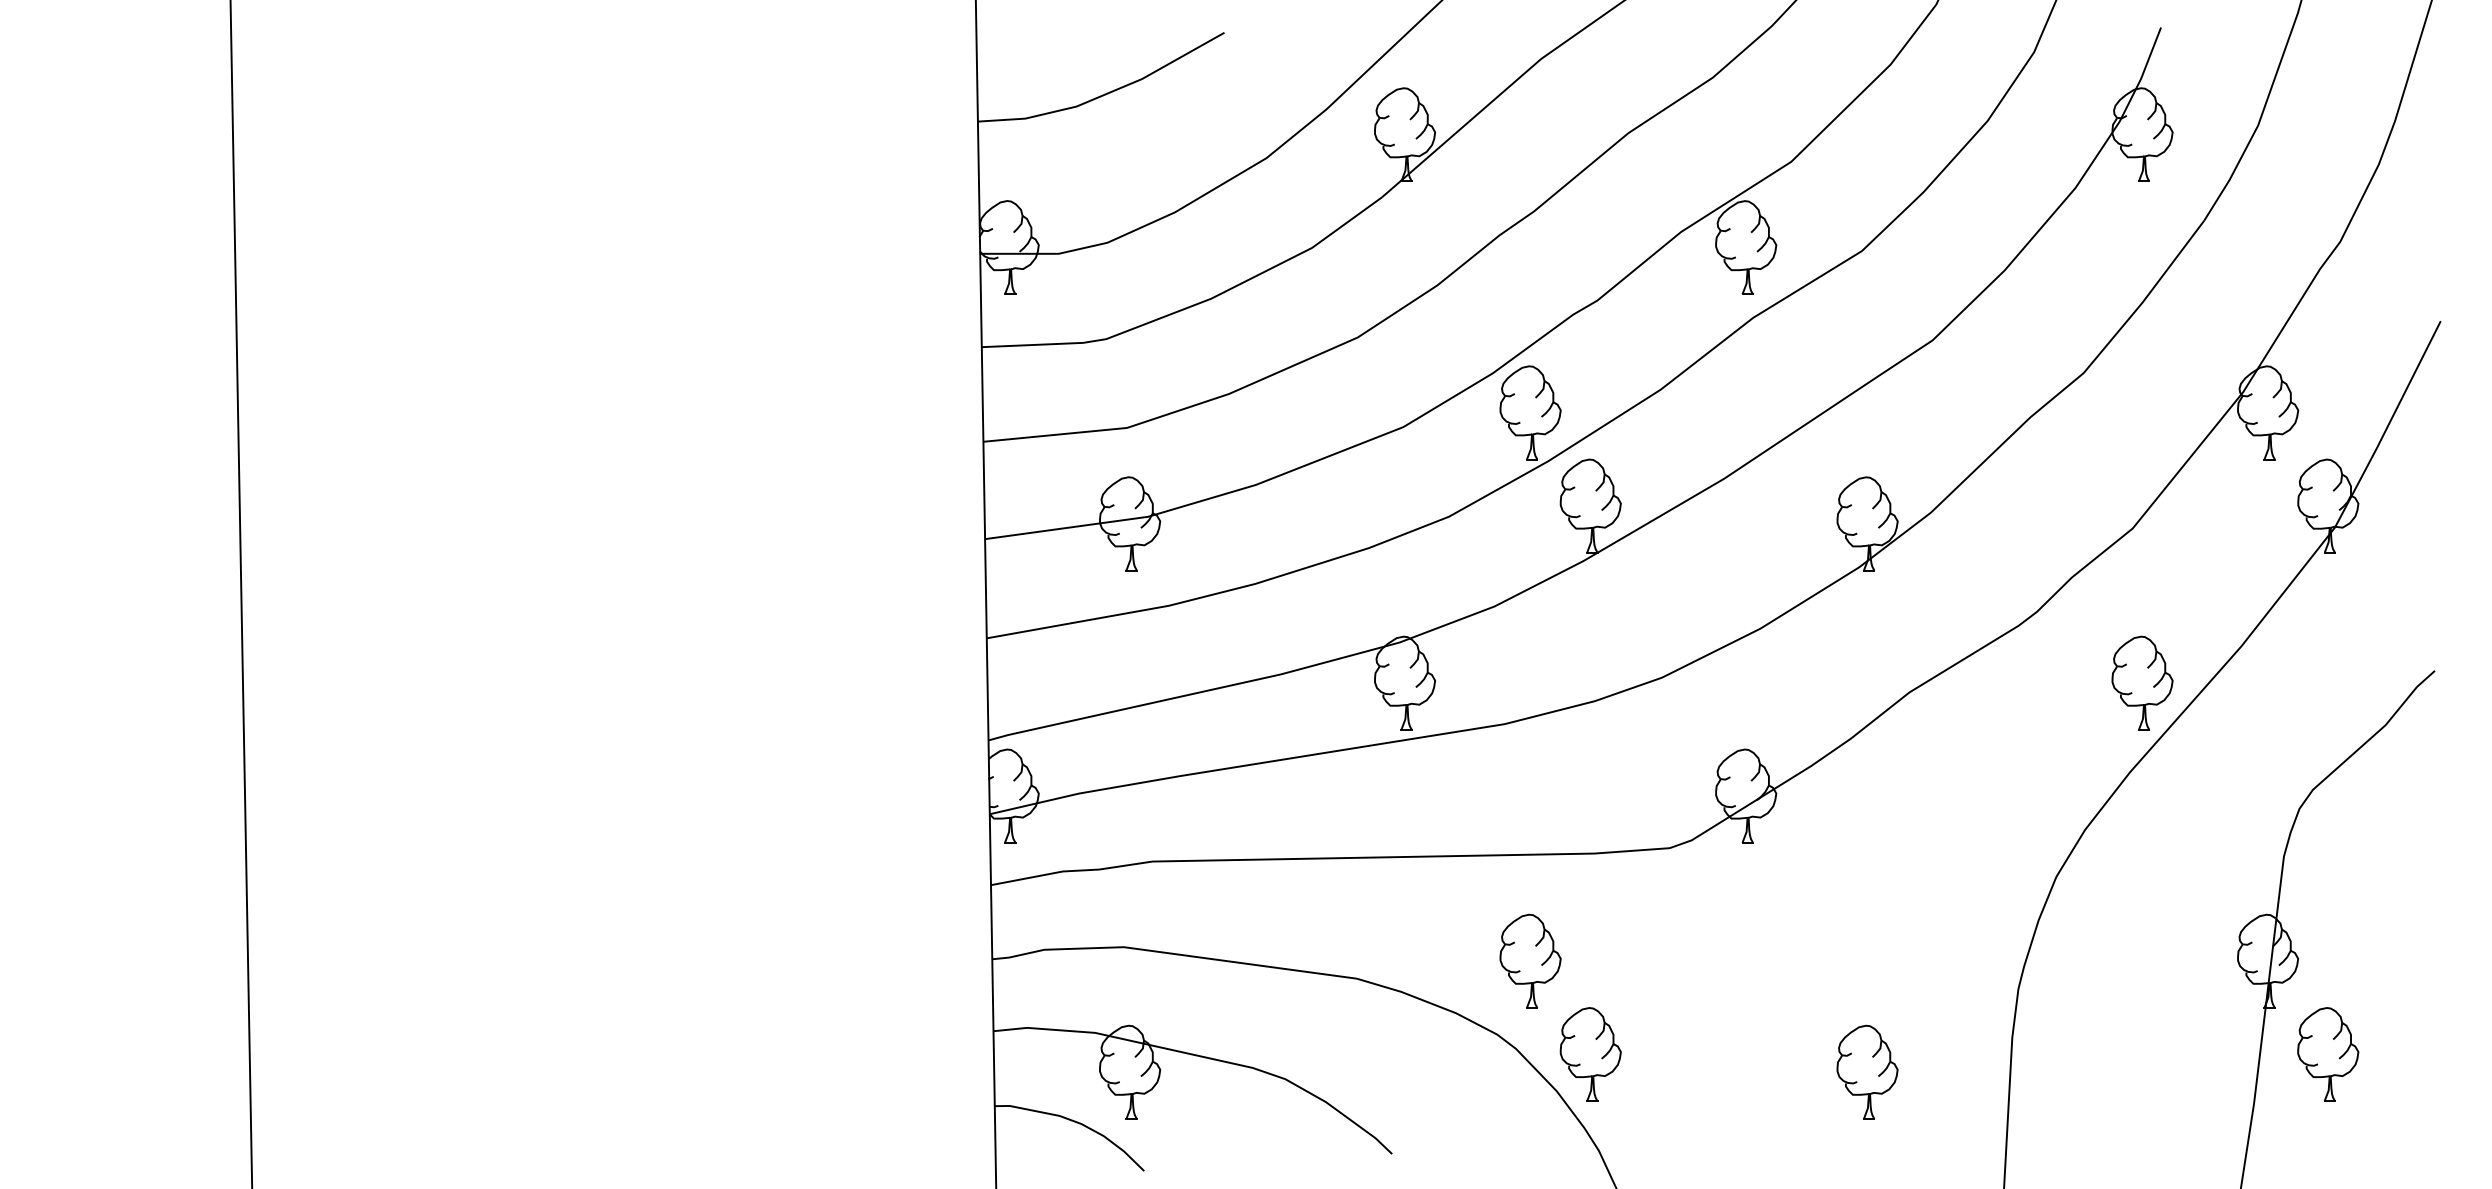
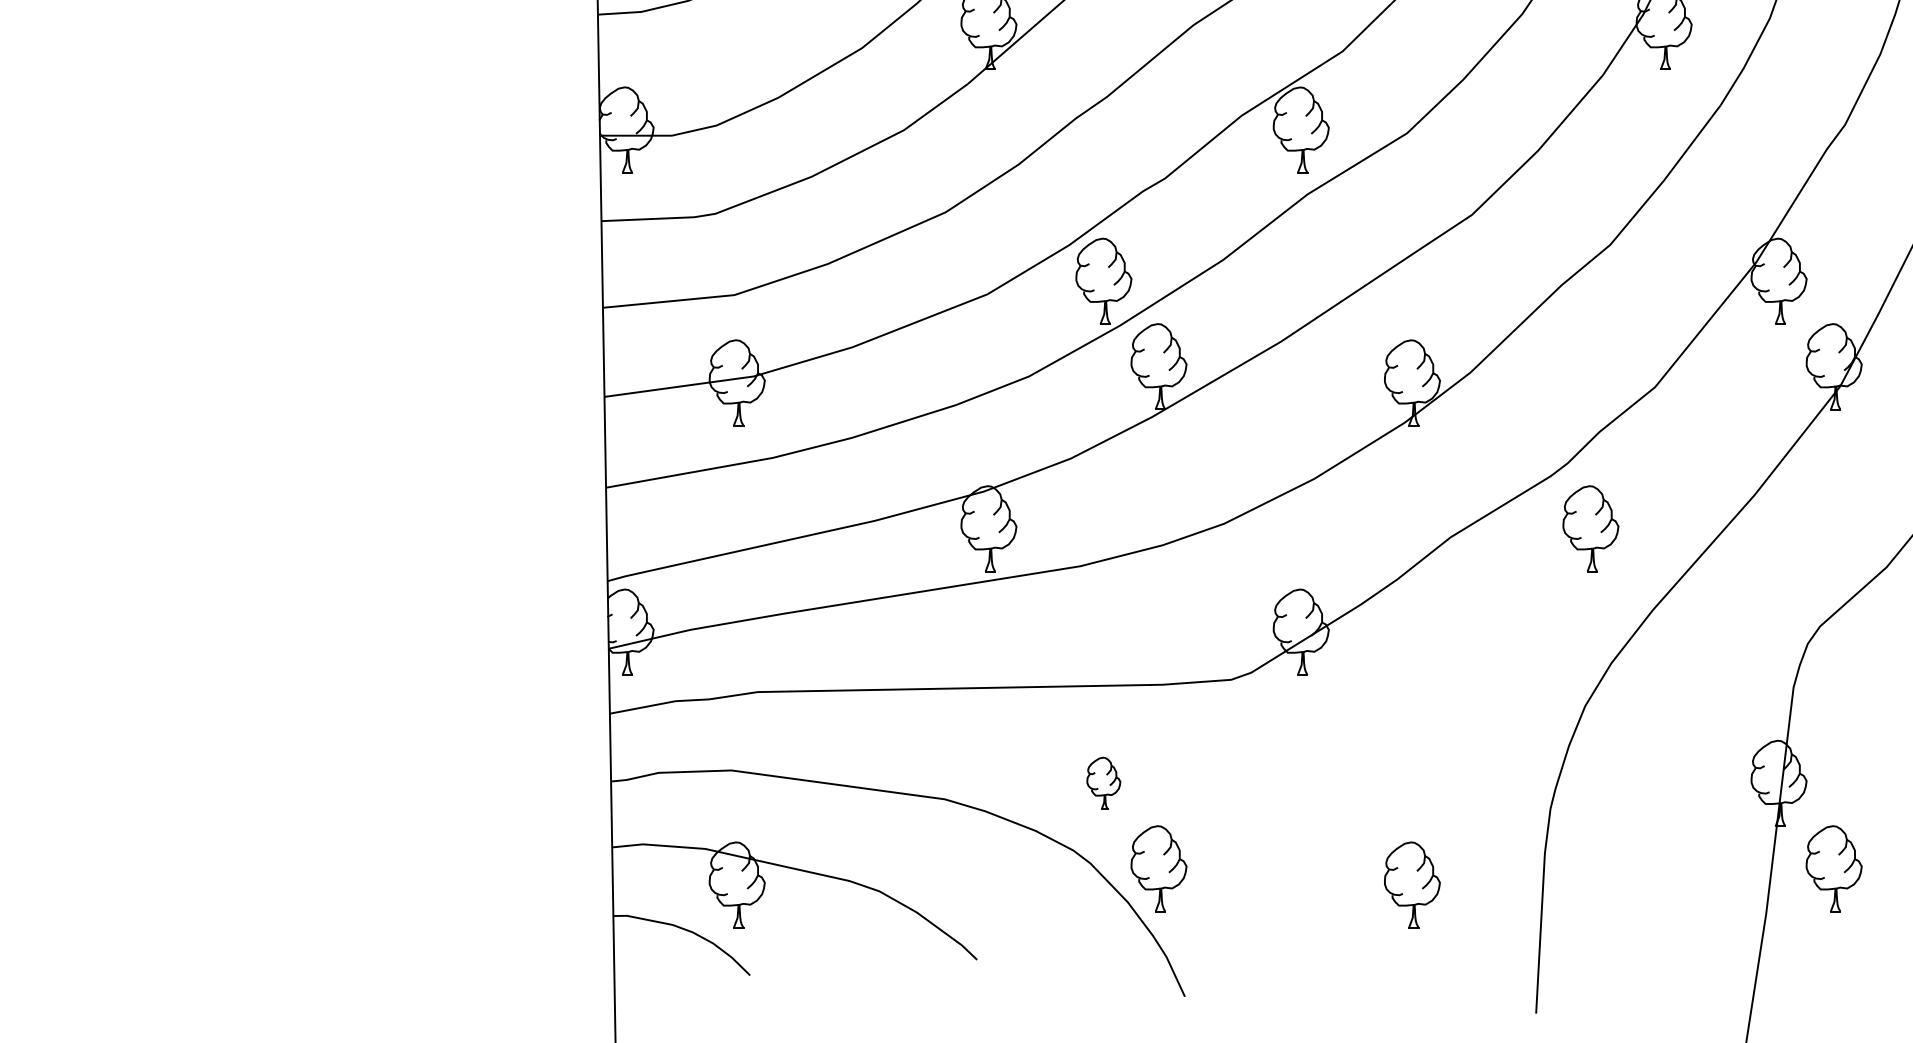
part: (2142, 682) -> (1590, 528), moved
part: (1530, 960) -> (1103, 782), size x0.6

